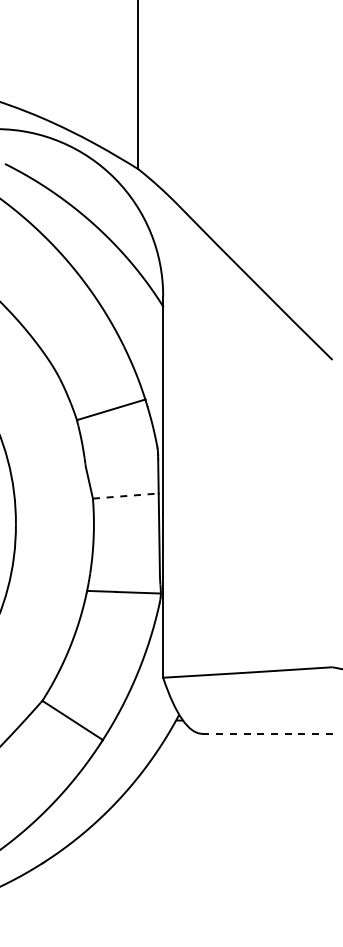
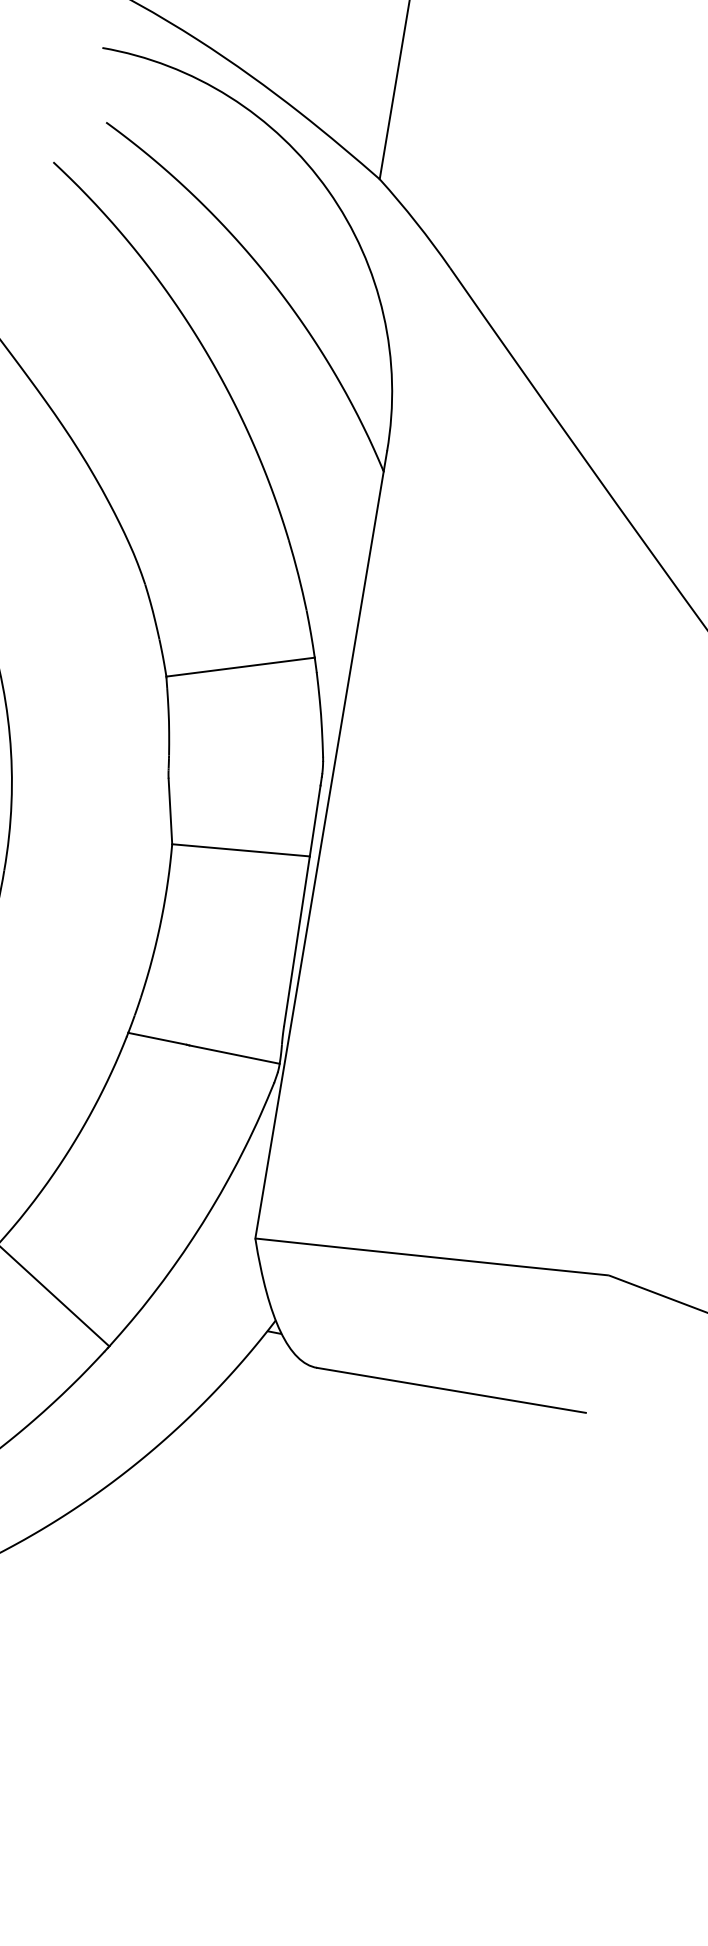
line: (125, 496) -> (240, 851), dashed -> solid
line: (267, 733) -> (451, 1389), dashed -> solid

